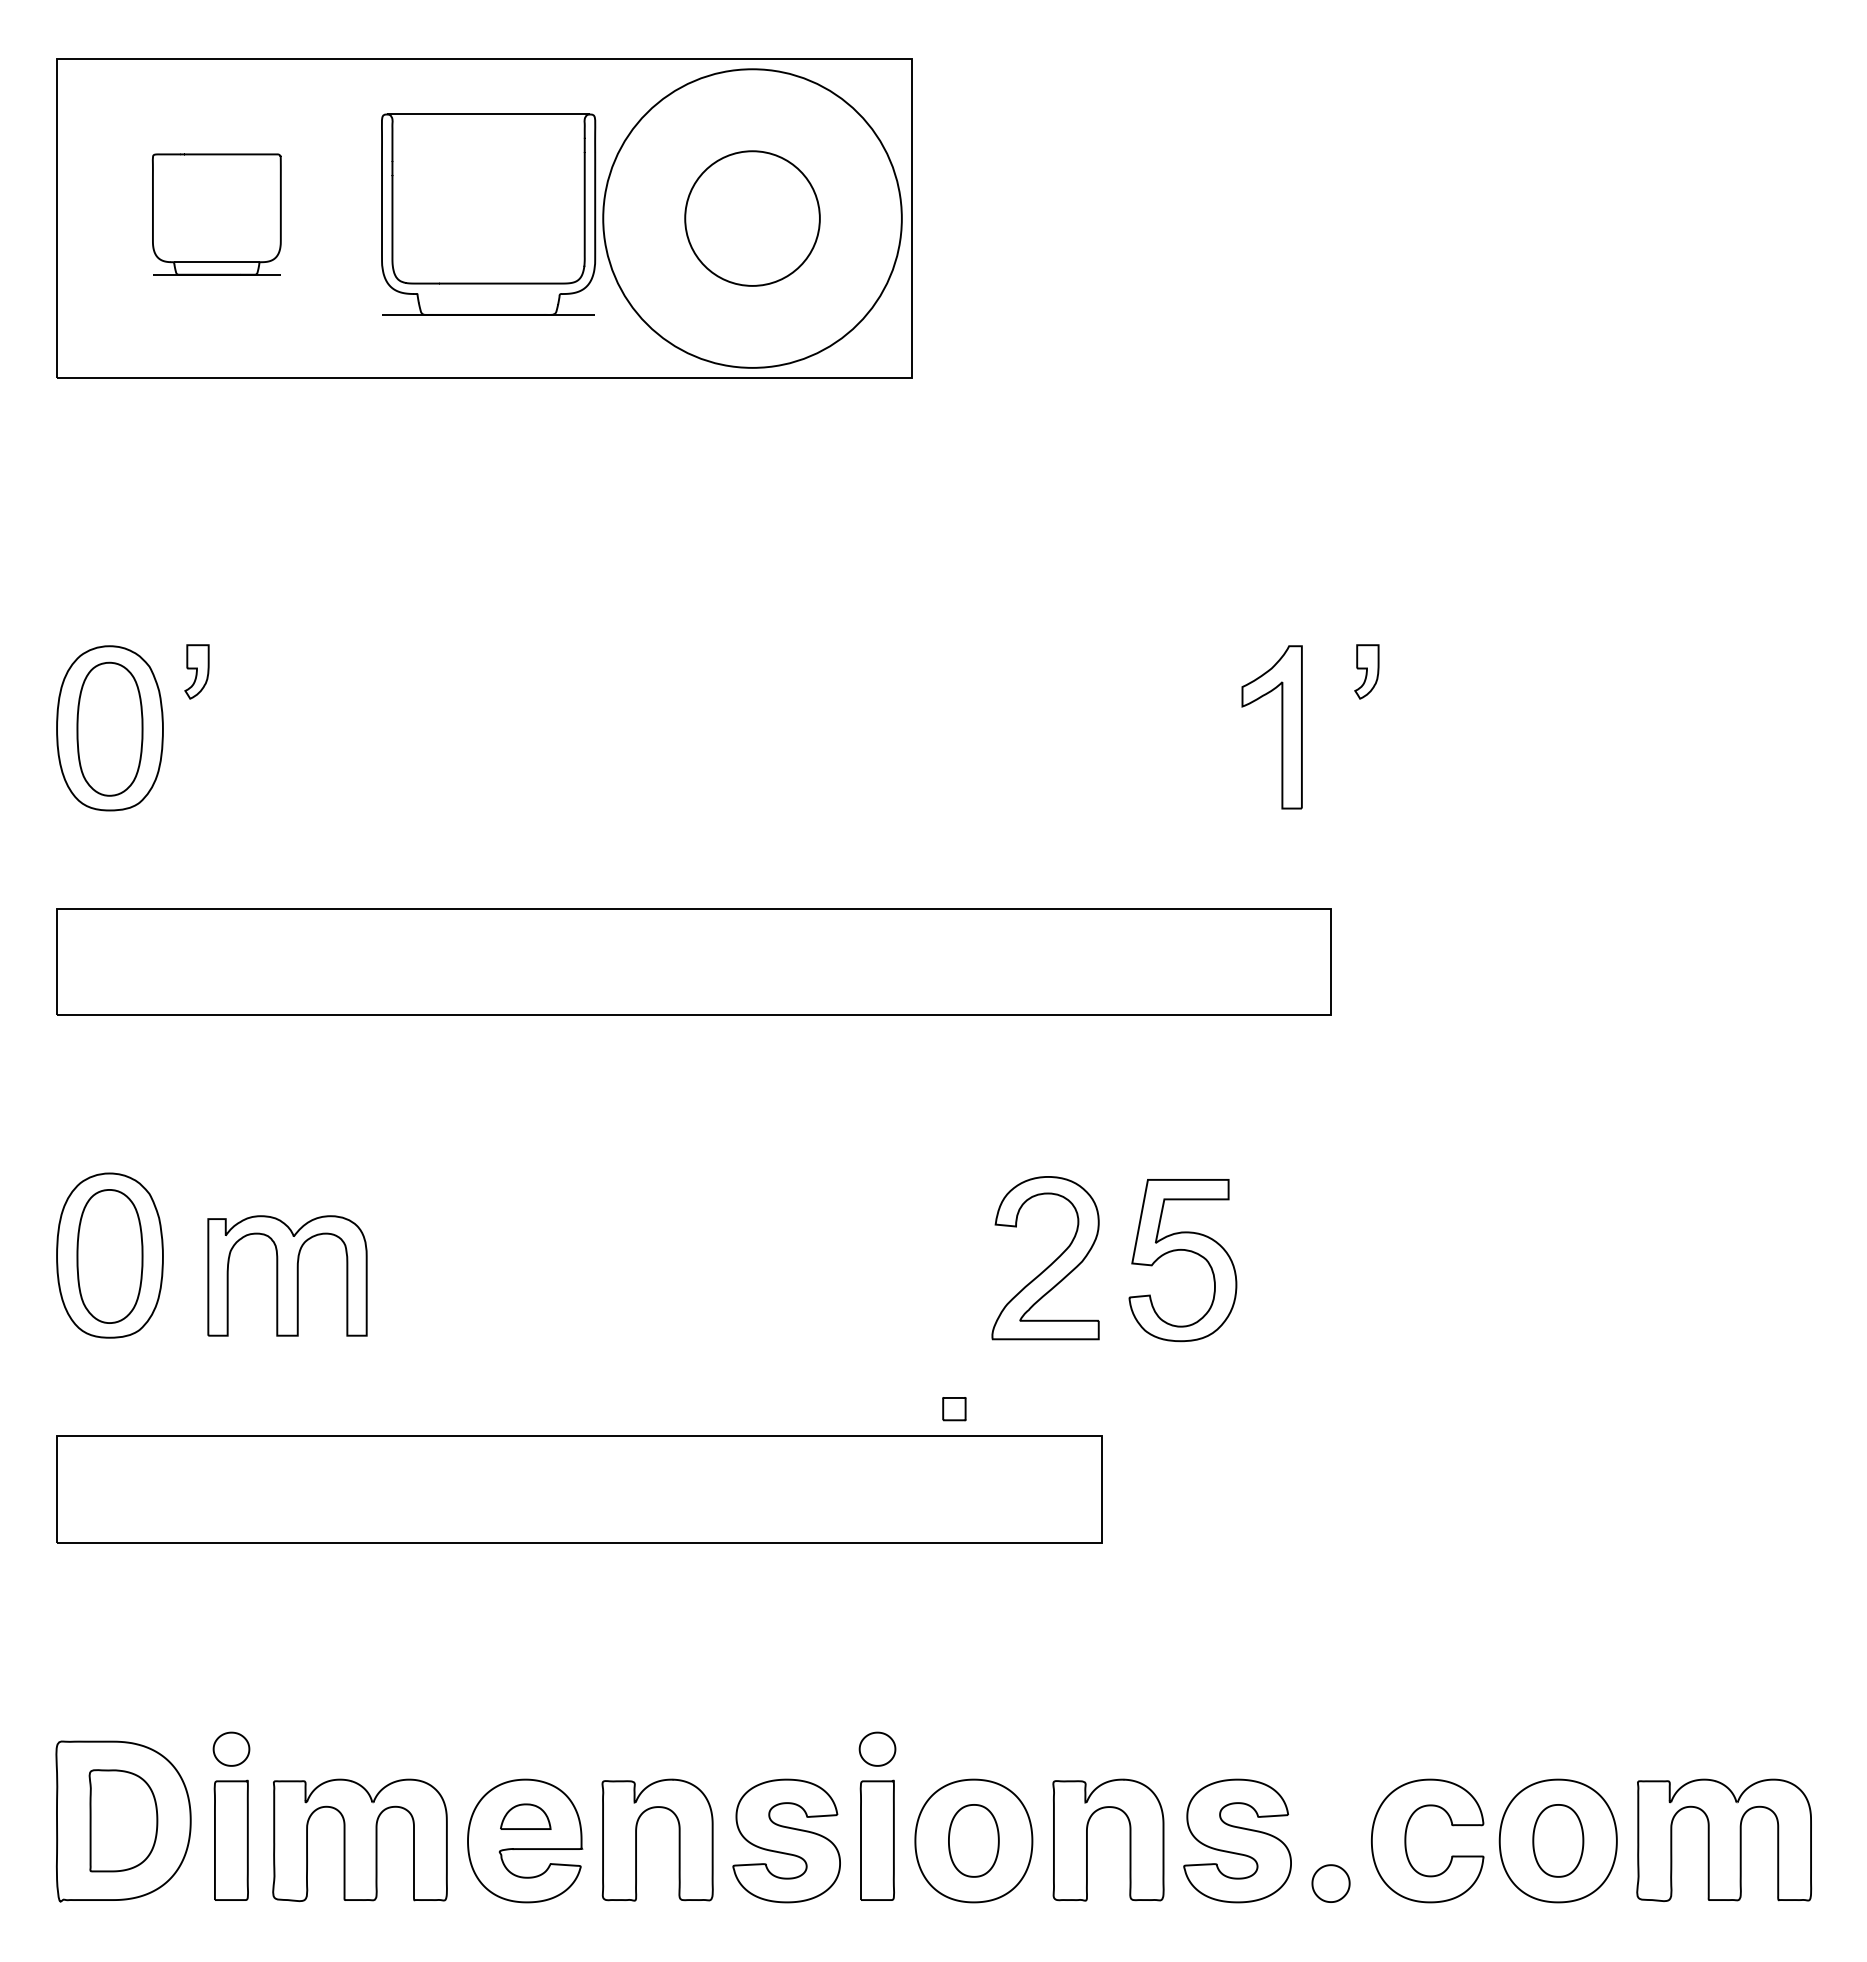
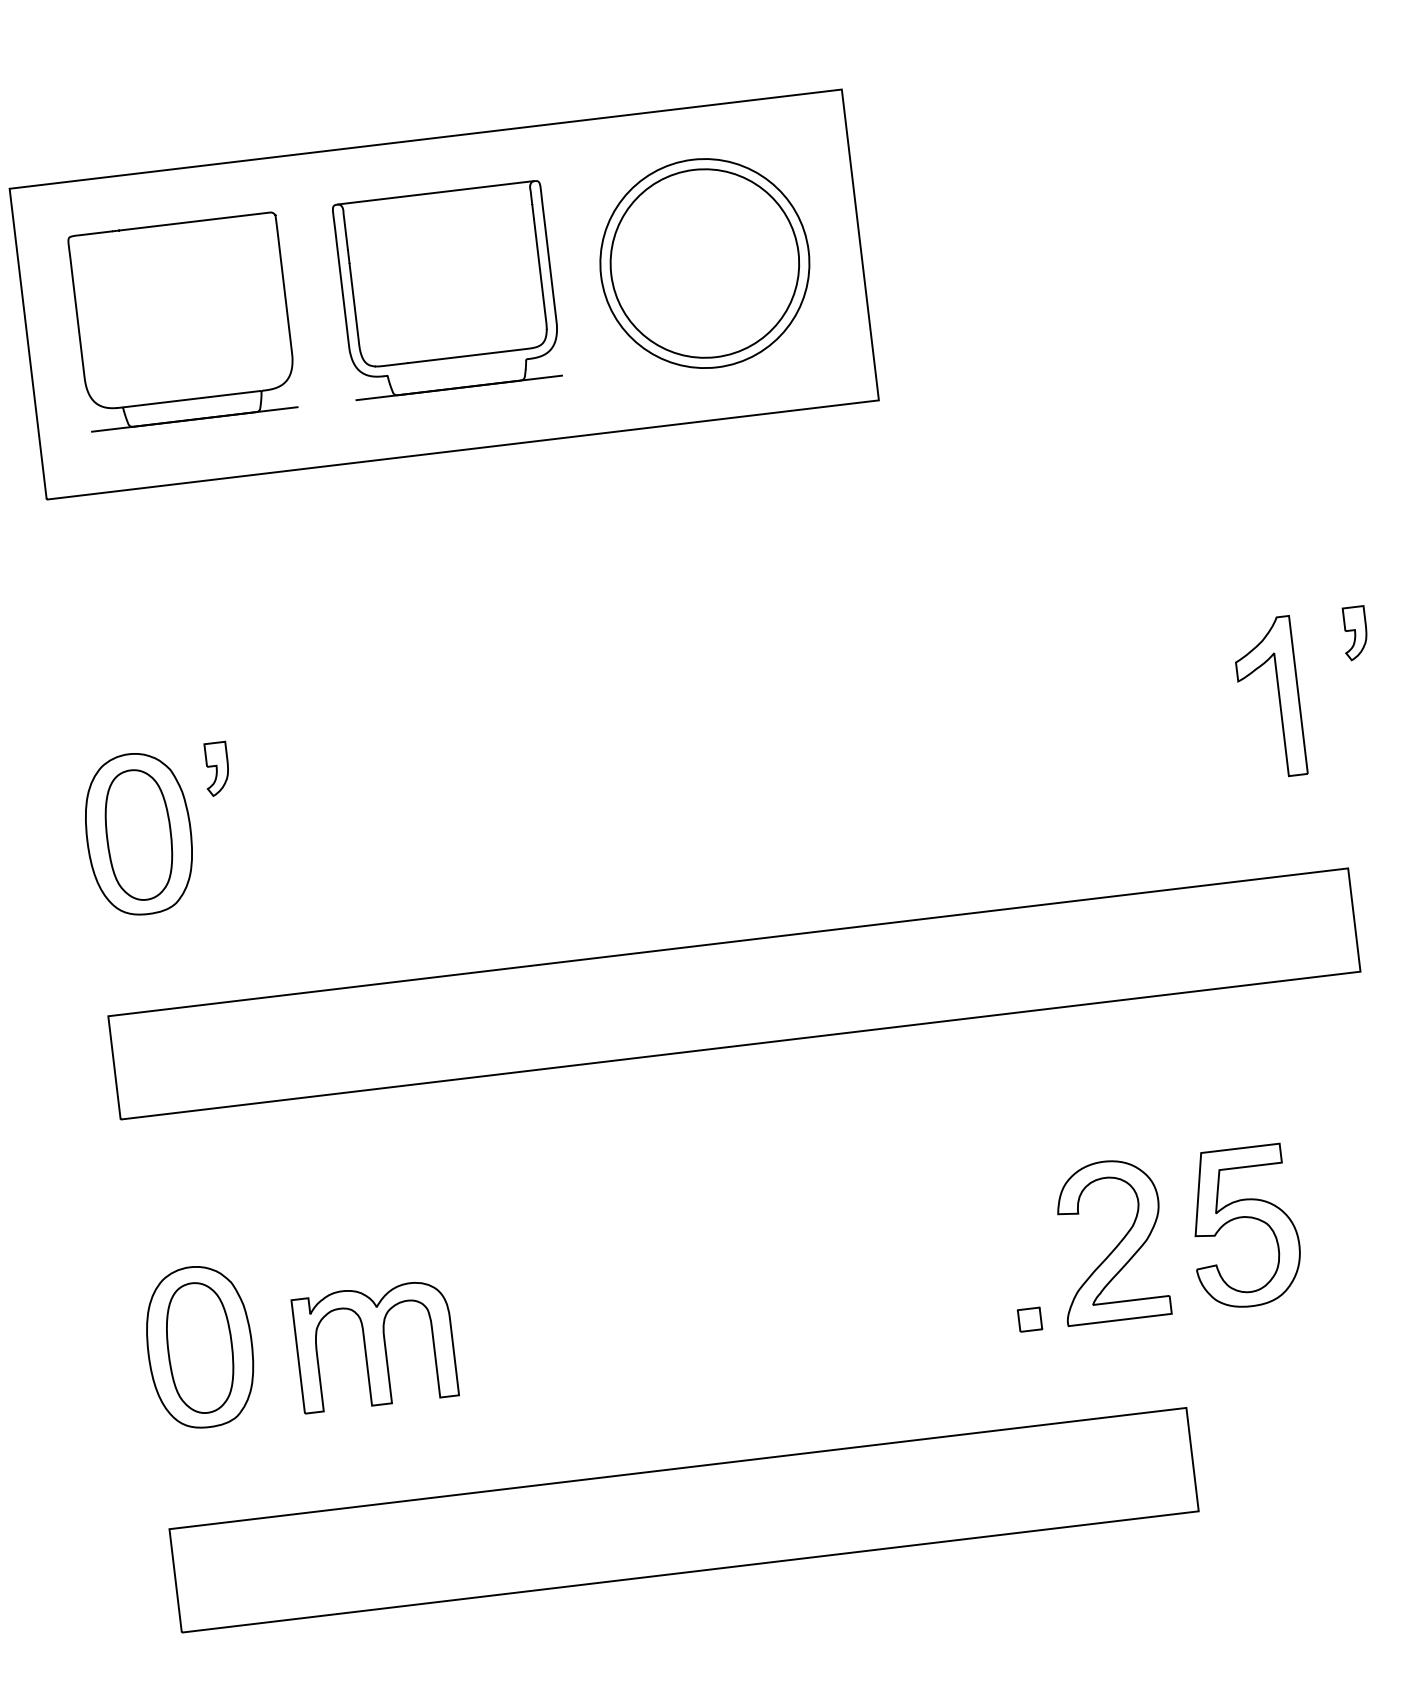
part: (216, 214) -> (182, 321), size x1.67
circle: (752, 218) -> (704, 263), size x0.71
circle: (752, 218) -> (704, 263), size x1.43
part: (954, 1409) -> (1030, 1320), moved

